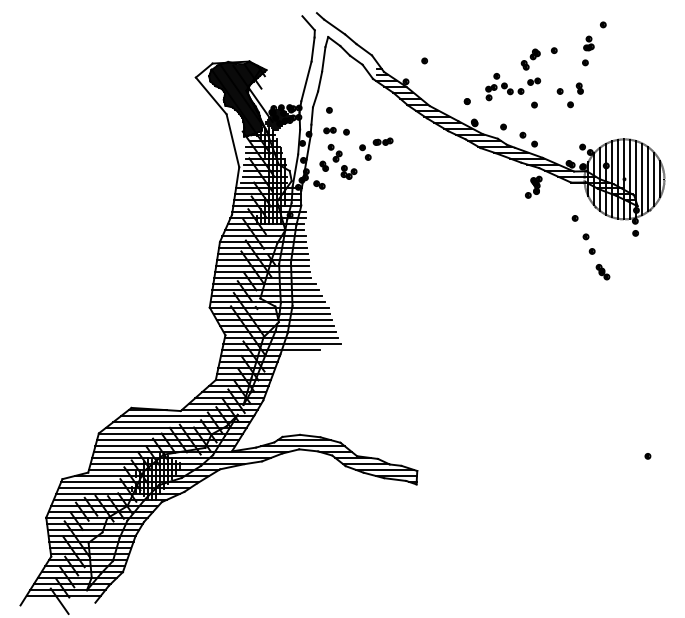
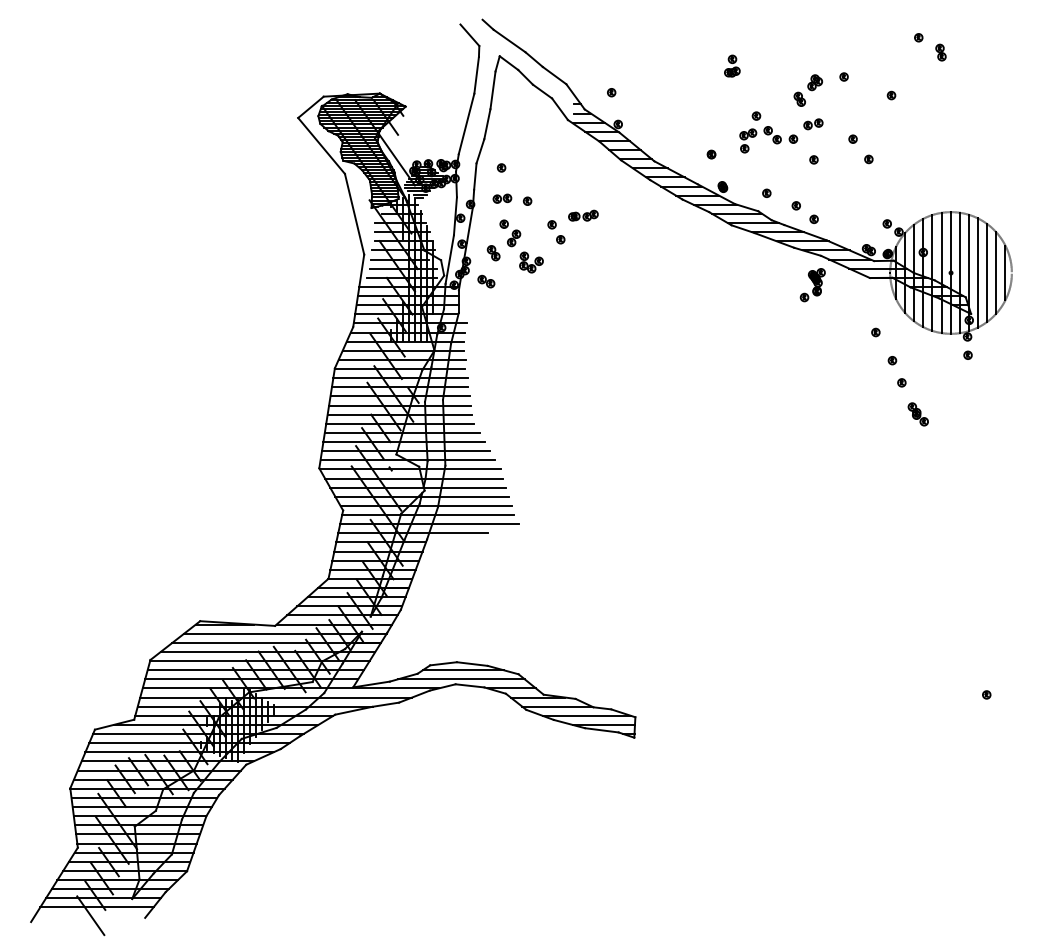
part: (588, 43) -> (731, 66), moved
part: (424, 60) -> (611, 91), moved
part: (579, 88) -> (940, 52), moved

